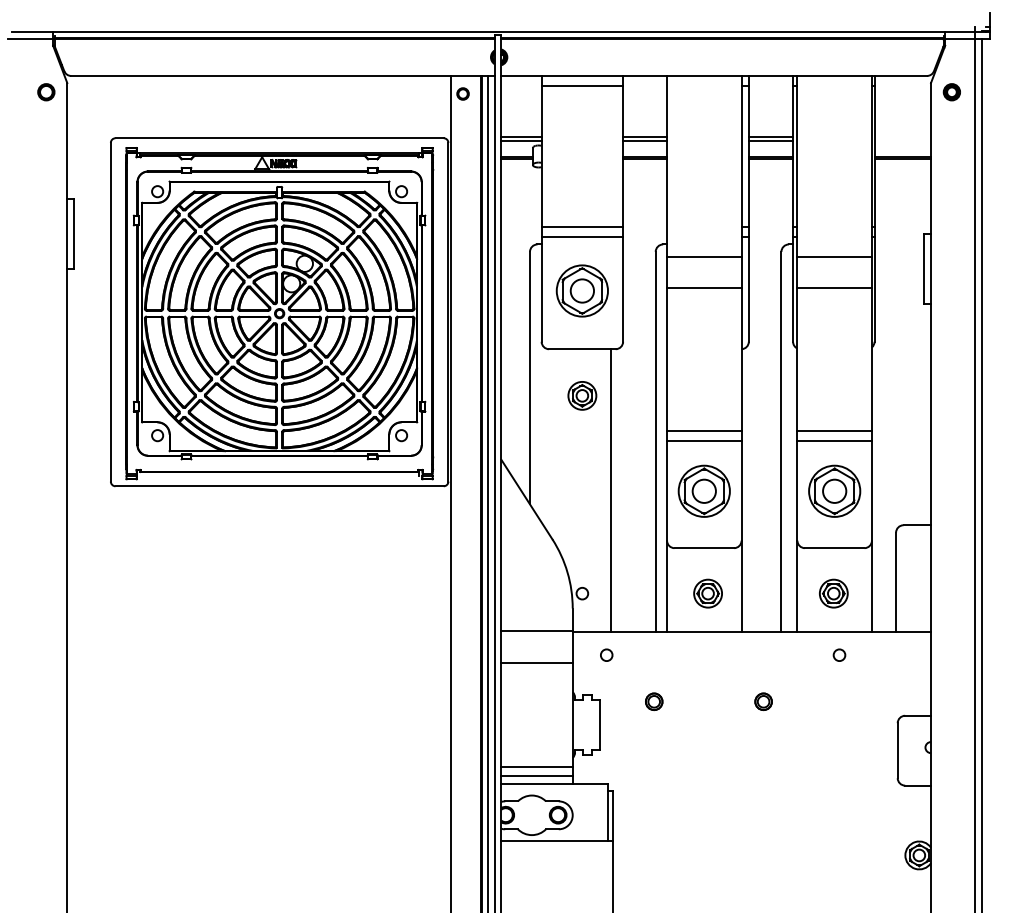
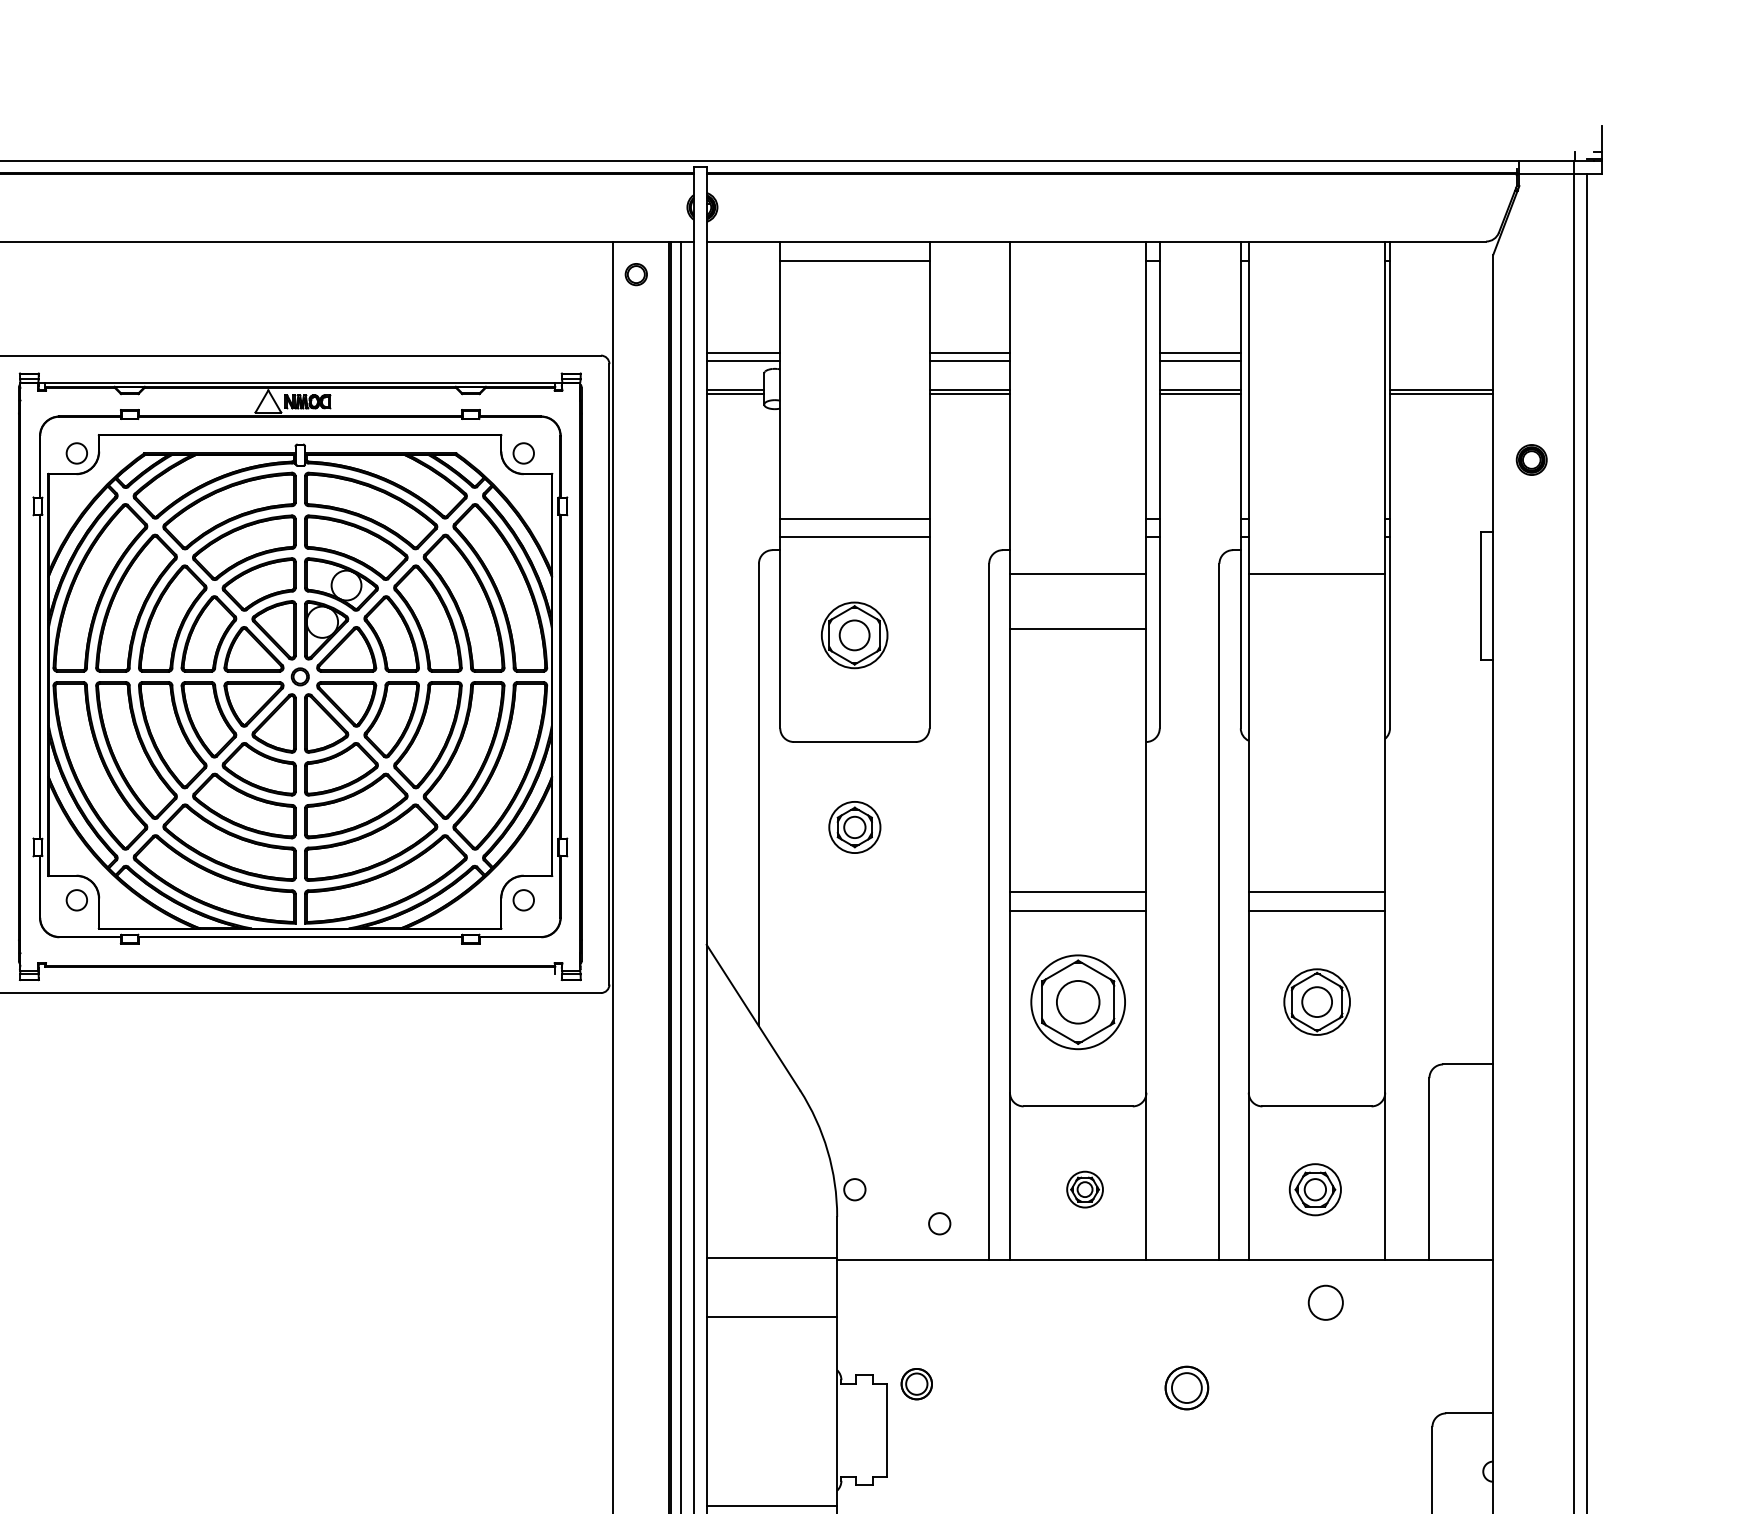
part: (951, 92) -> (1530, 460), moved
line: (834, 287) -> (1316, 628), removed
part: (581, 290) -> (853, 634), size x0.7
line: (611, 490) -> (908, 1000), removed
part: (834, 490) -> (1316, 1000), size x0.7
part: (707, 593) -> (1084, 1189), size x0.7
circle: (606, 654) -> (939, 1222), moved
circle: (839, 654) -> (1325, 1301), size x1.6
part: (654, 701) -> (917, 1383), moved
part: (763, 701) -> (1186, 1387), size x1.4

